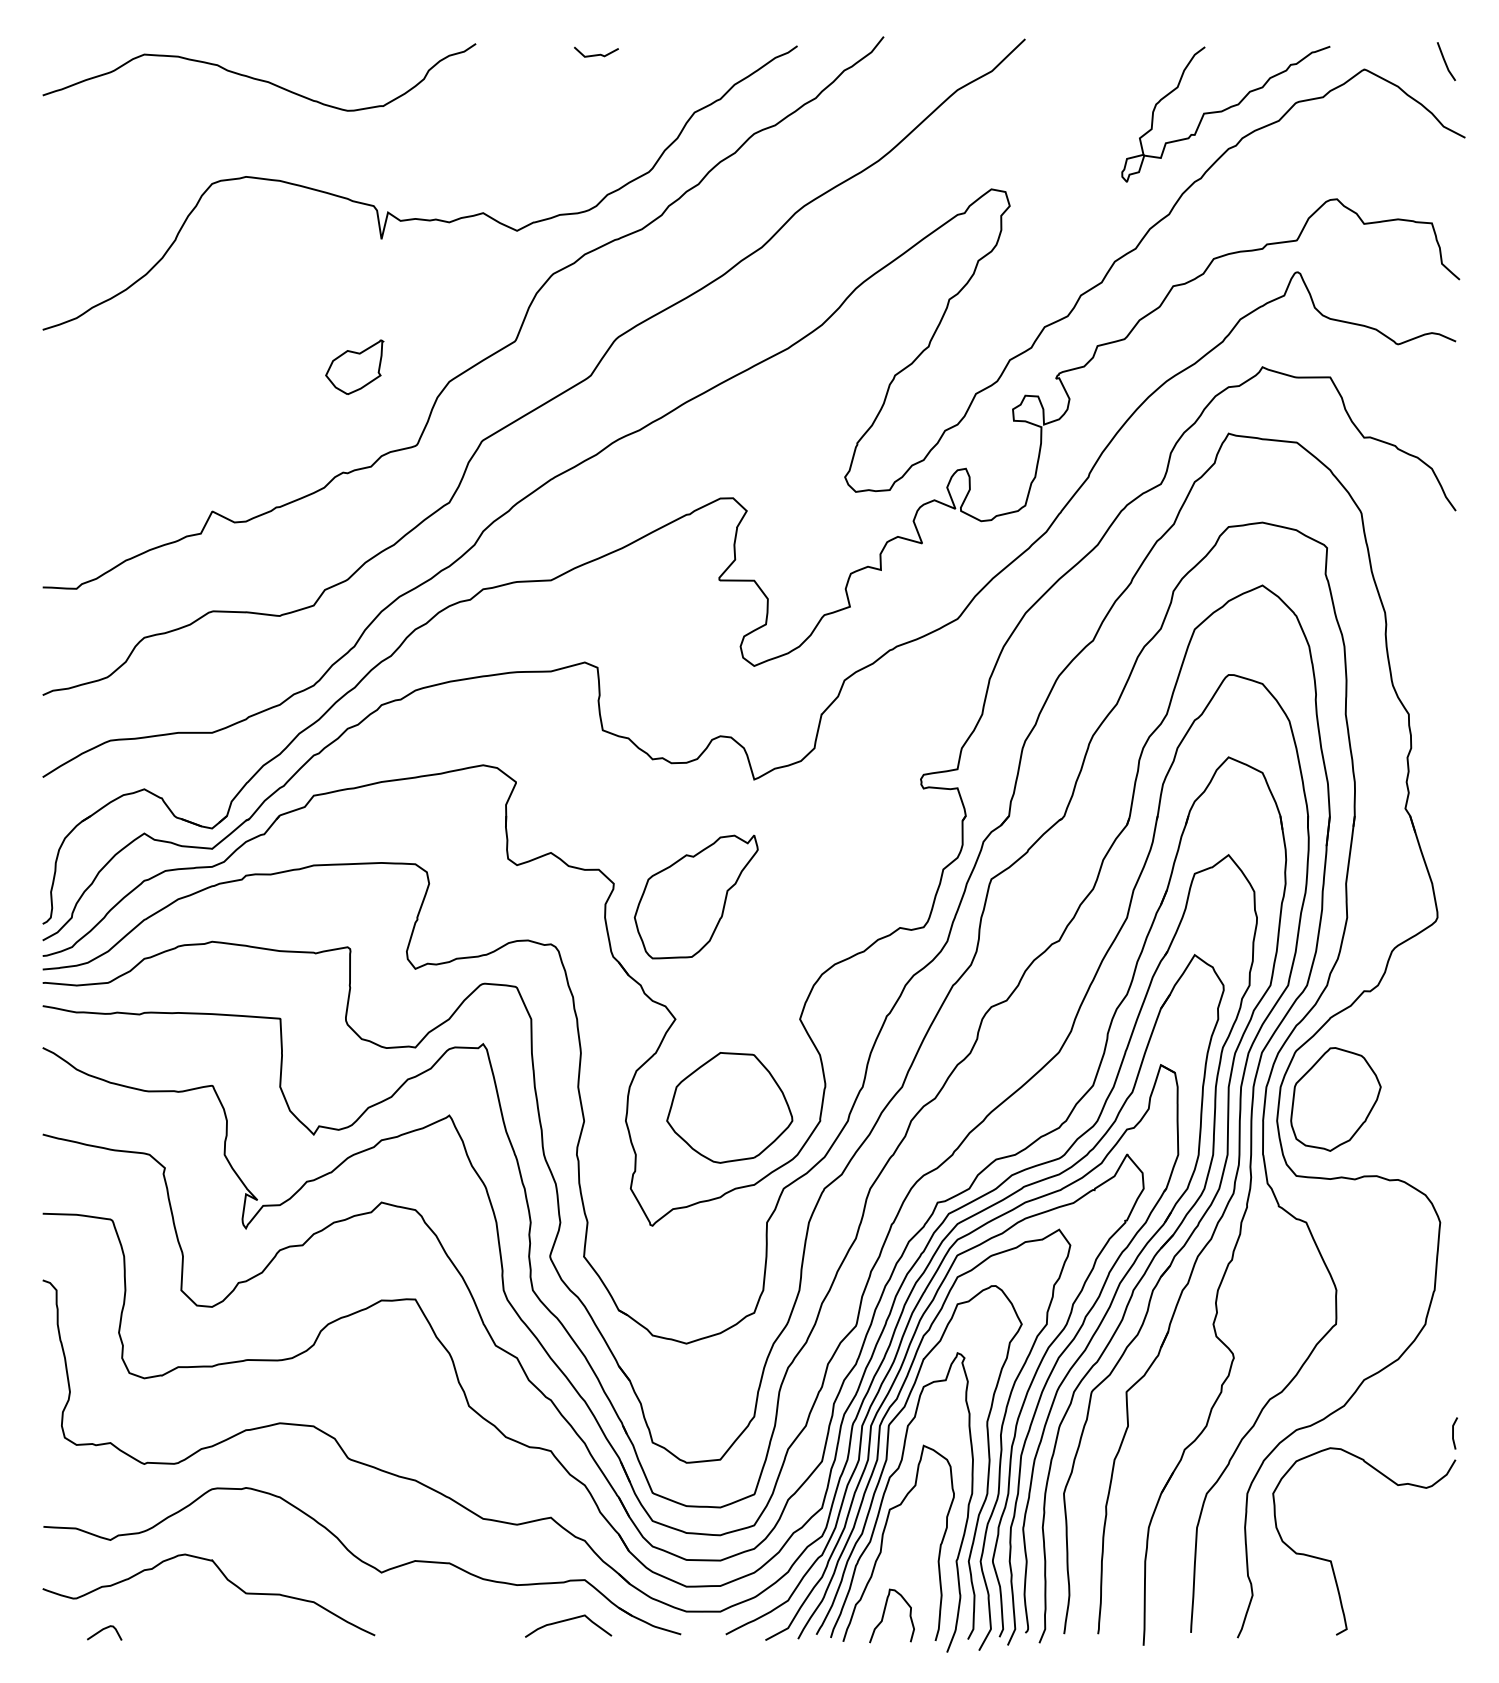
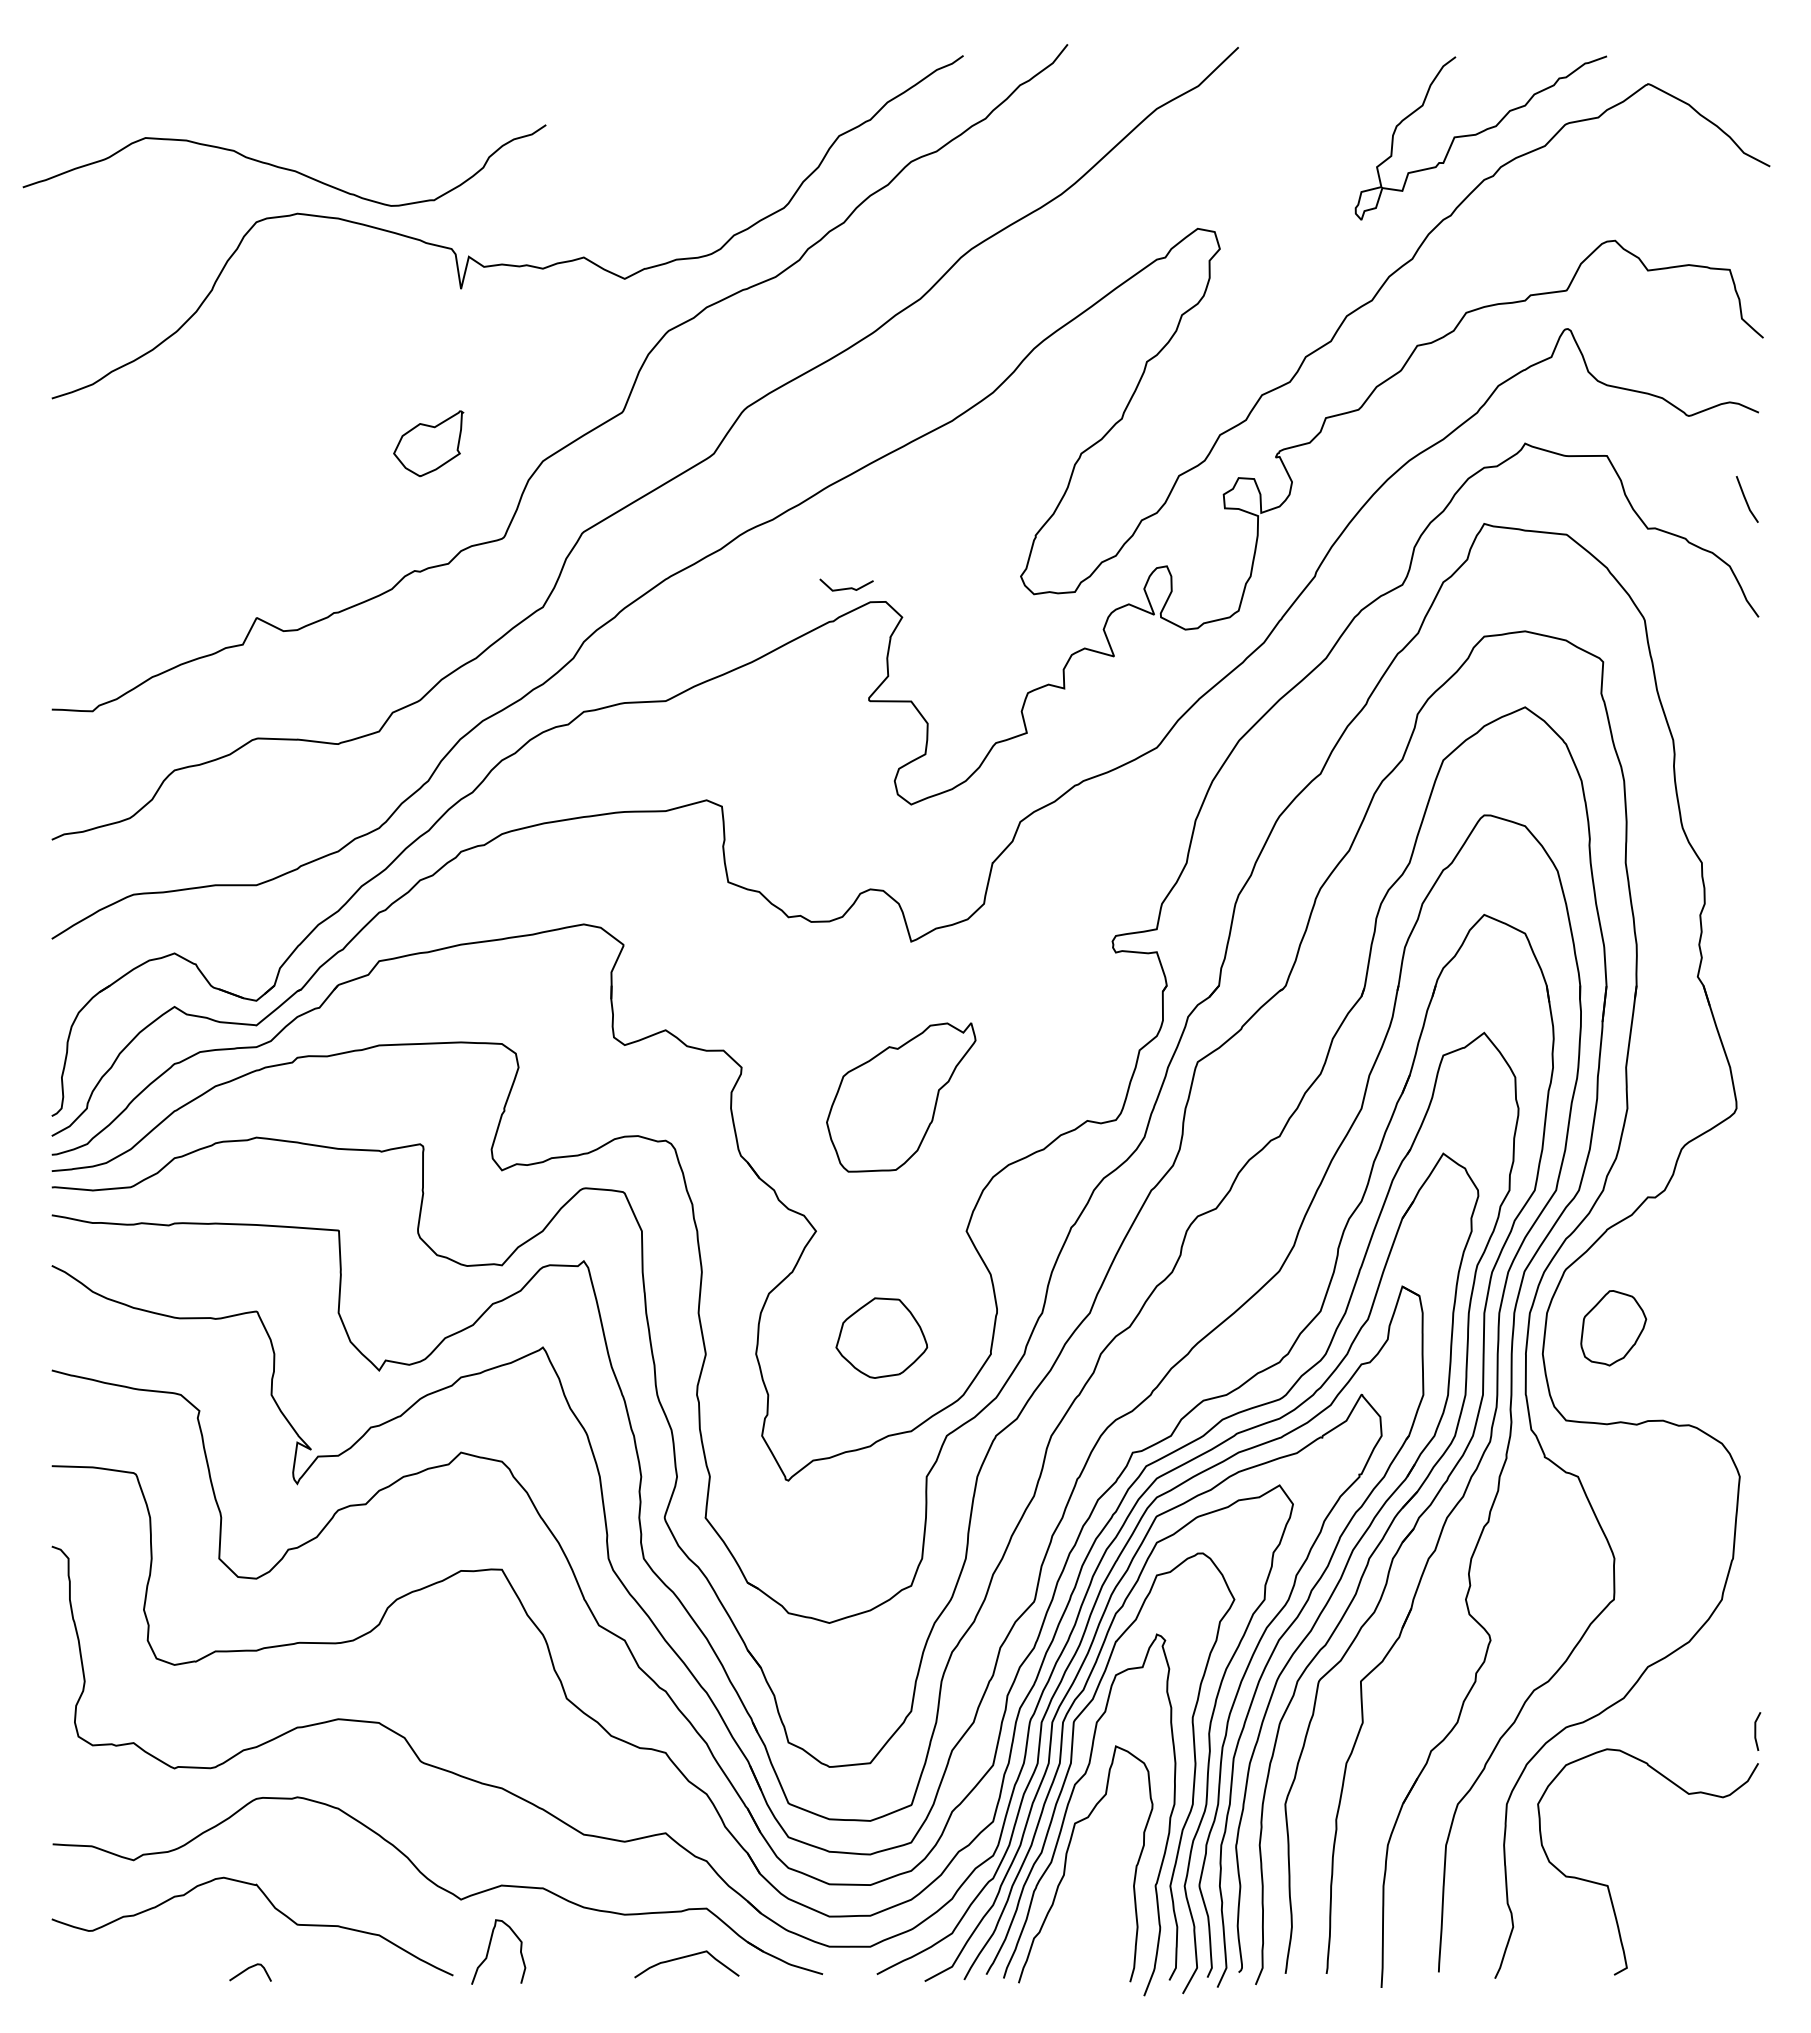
line: (597, 54) -> (847, 587), moved
line: (1445, 61) -> (1746, 499), moved
curve: (259, 79) -> (284, 167), moved
part: (696, 896) -> (901, 1097), moved
part: (1335, 1099) -> (1613, 1328), size x0.6
part: (729, 1107) -> (881, 1337), size x0.6
curve: (884, 1614) -> (489, 1950), moved
curve: (102, 1630) -> (248, 1969), moved

